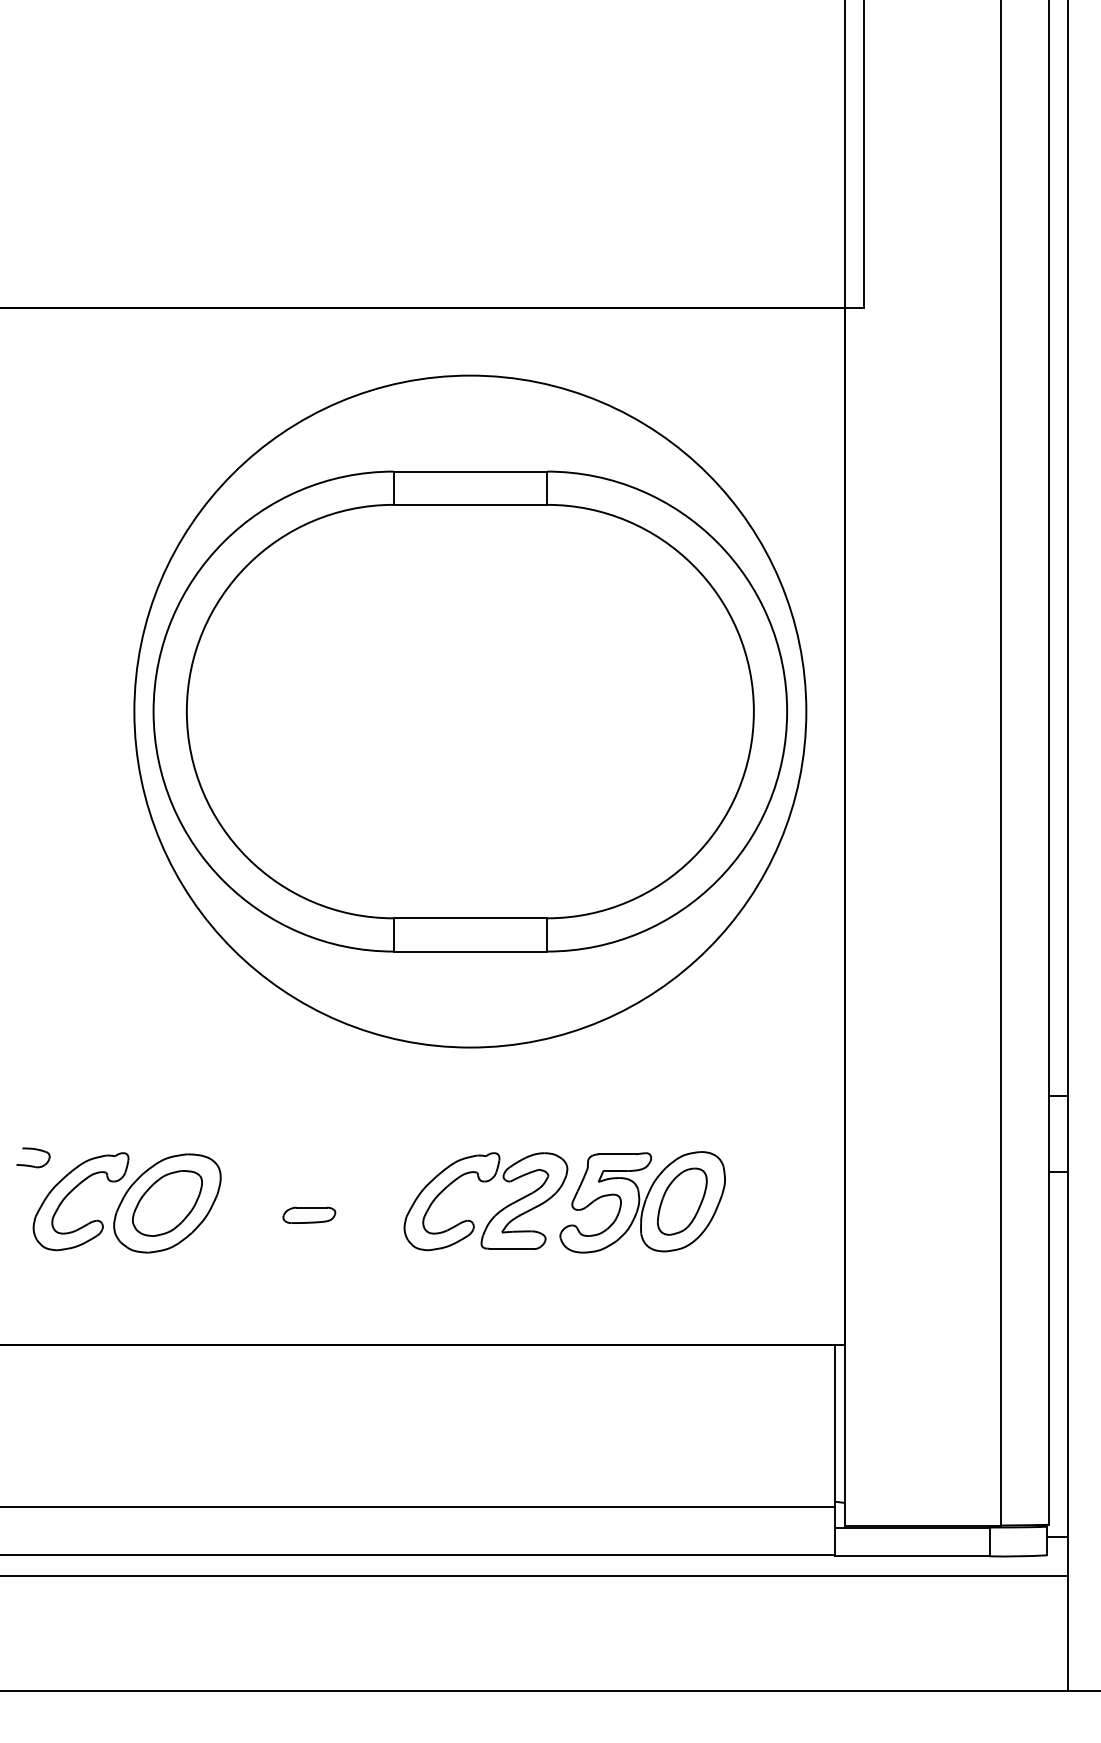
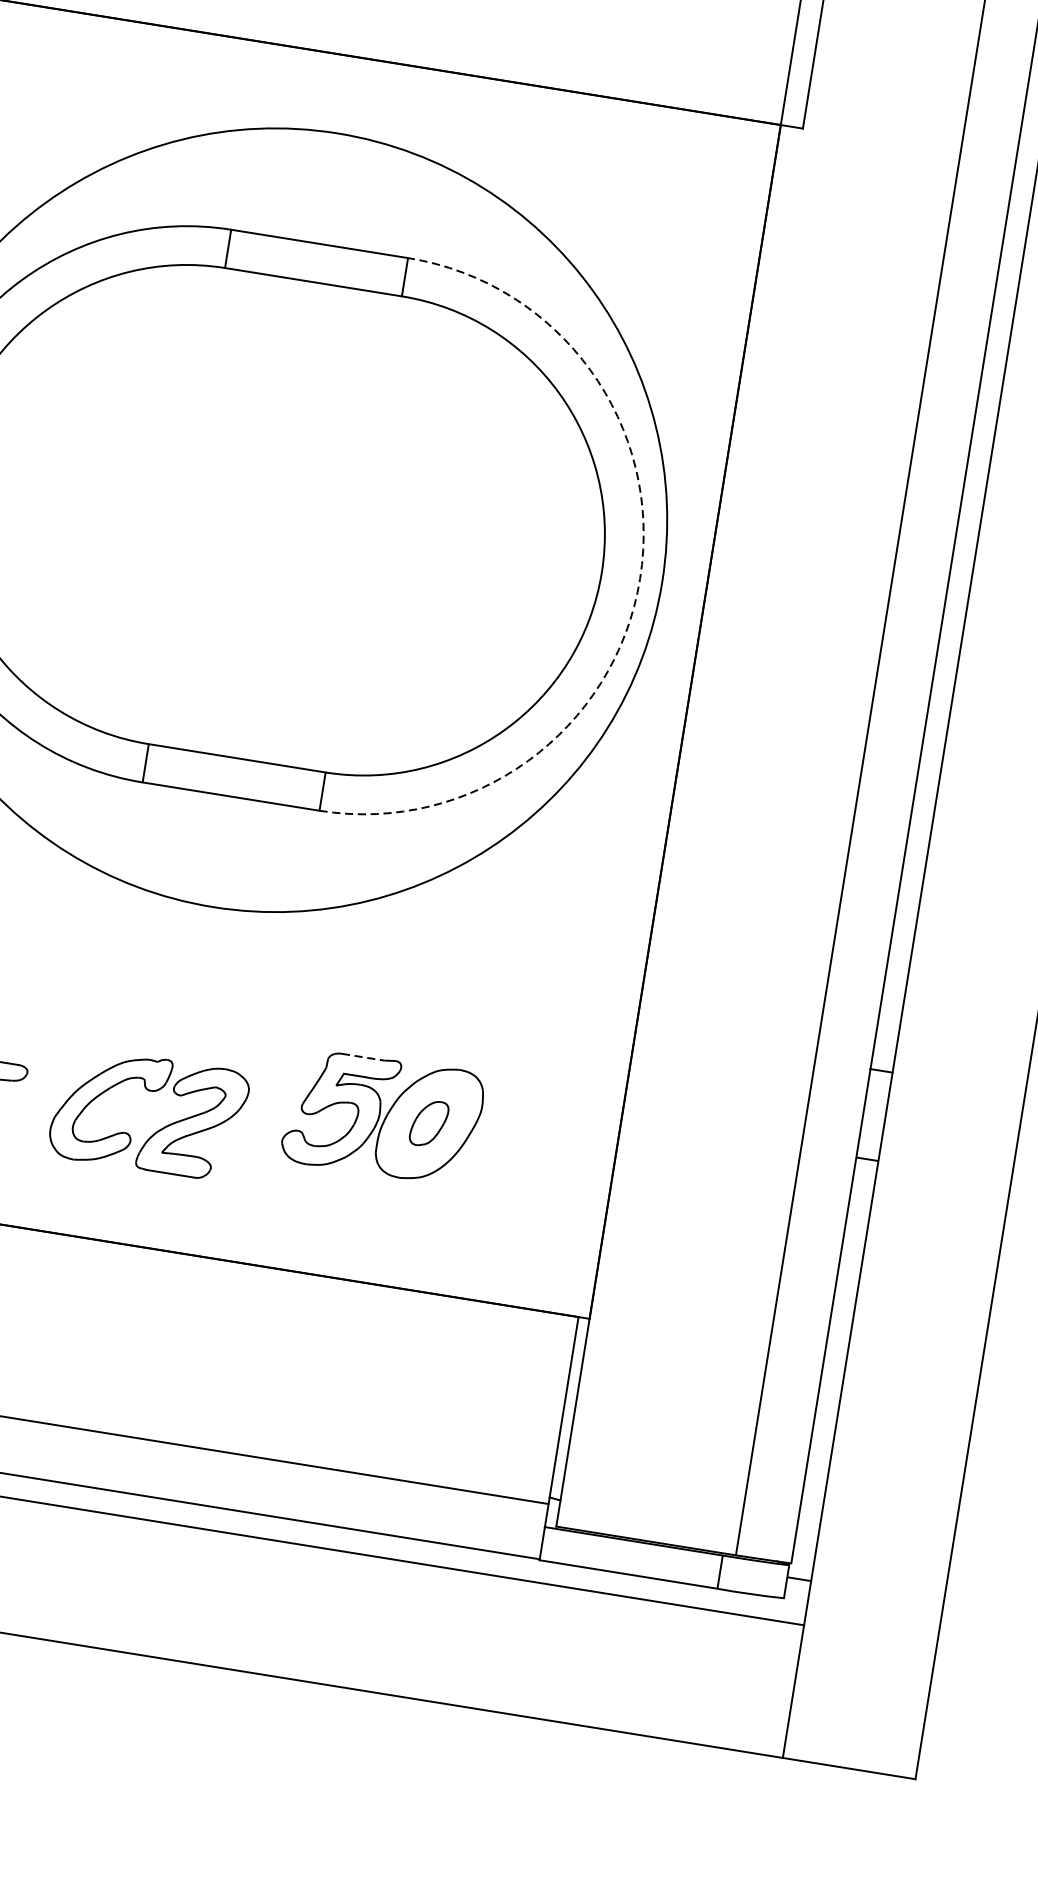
arc: (787, 711) -> (640, 578), solid -> dashed
line: (617, 1154) -> (363, 1057), solid -> dashed
part: (682, 1201) -> (429, 1123), size x0.6
part: (497, 1212) -> (160, 1128), moved

